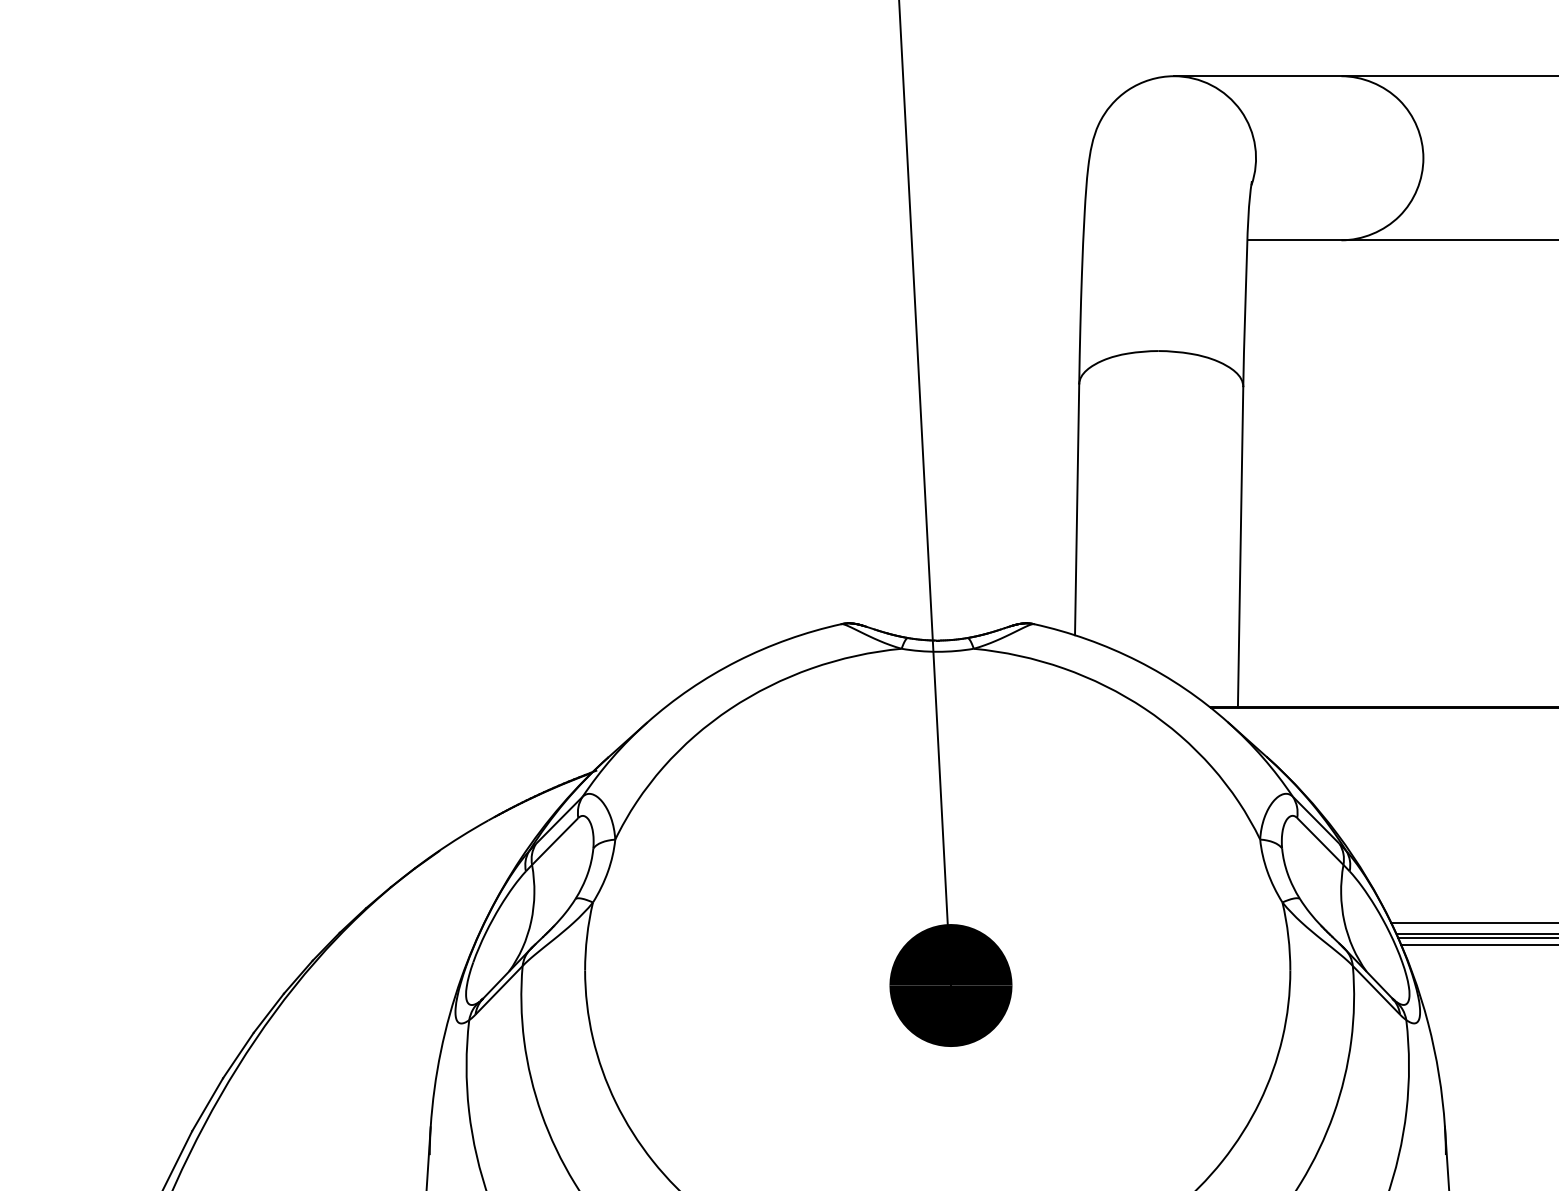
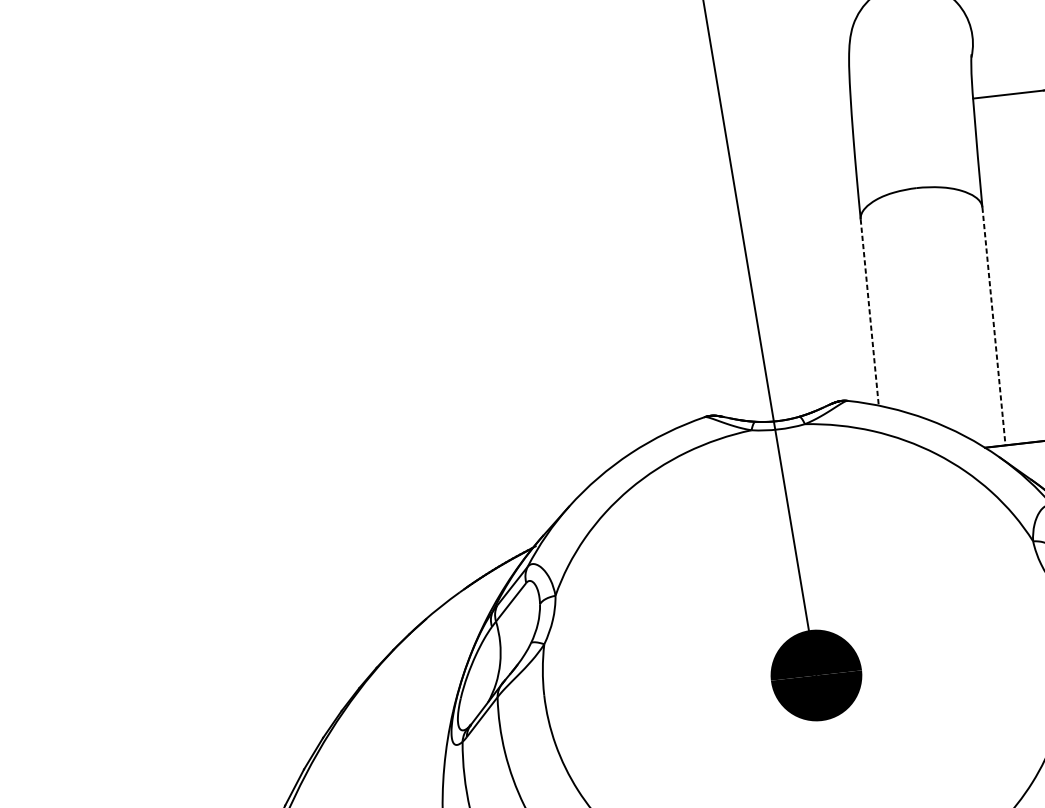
line: (1077, 510) -> (870, 313), solid -> dashed
line: (1240, 547) -> (993, 326), solid -> dashed

